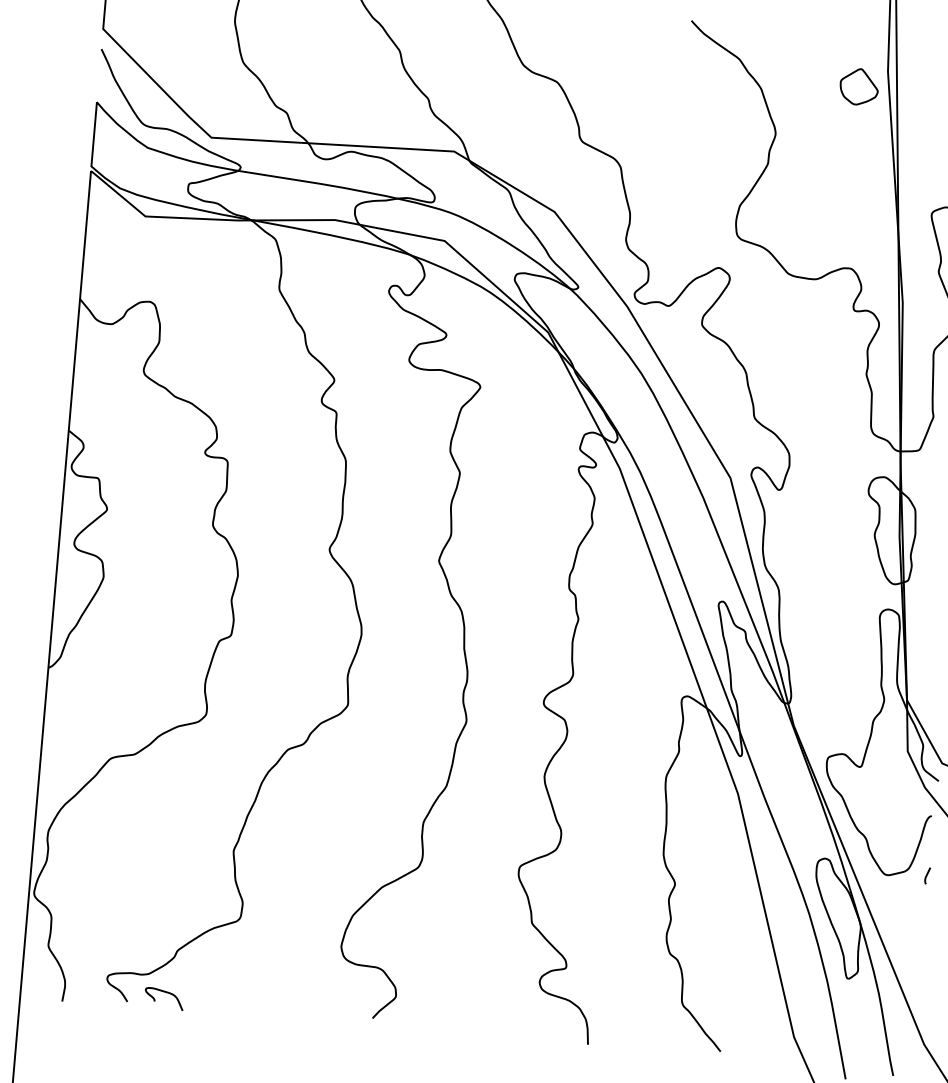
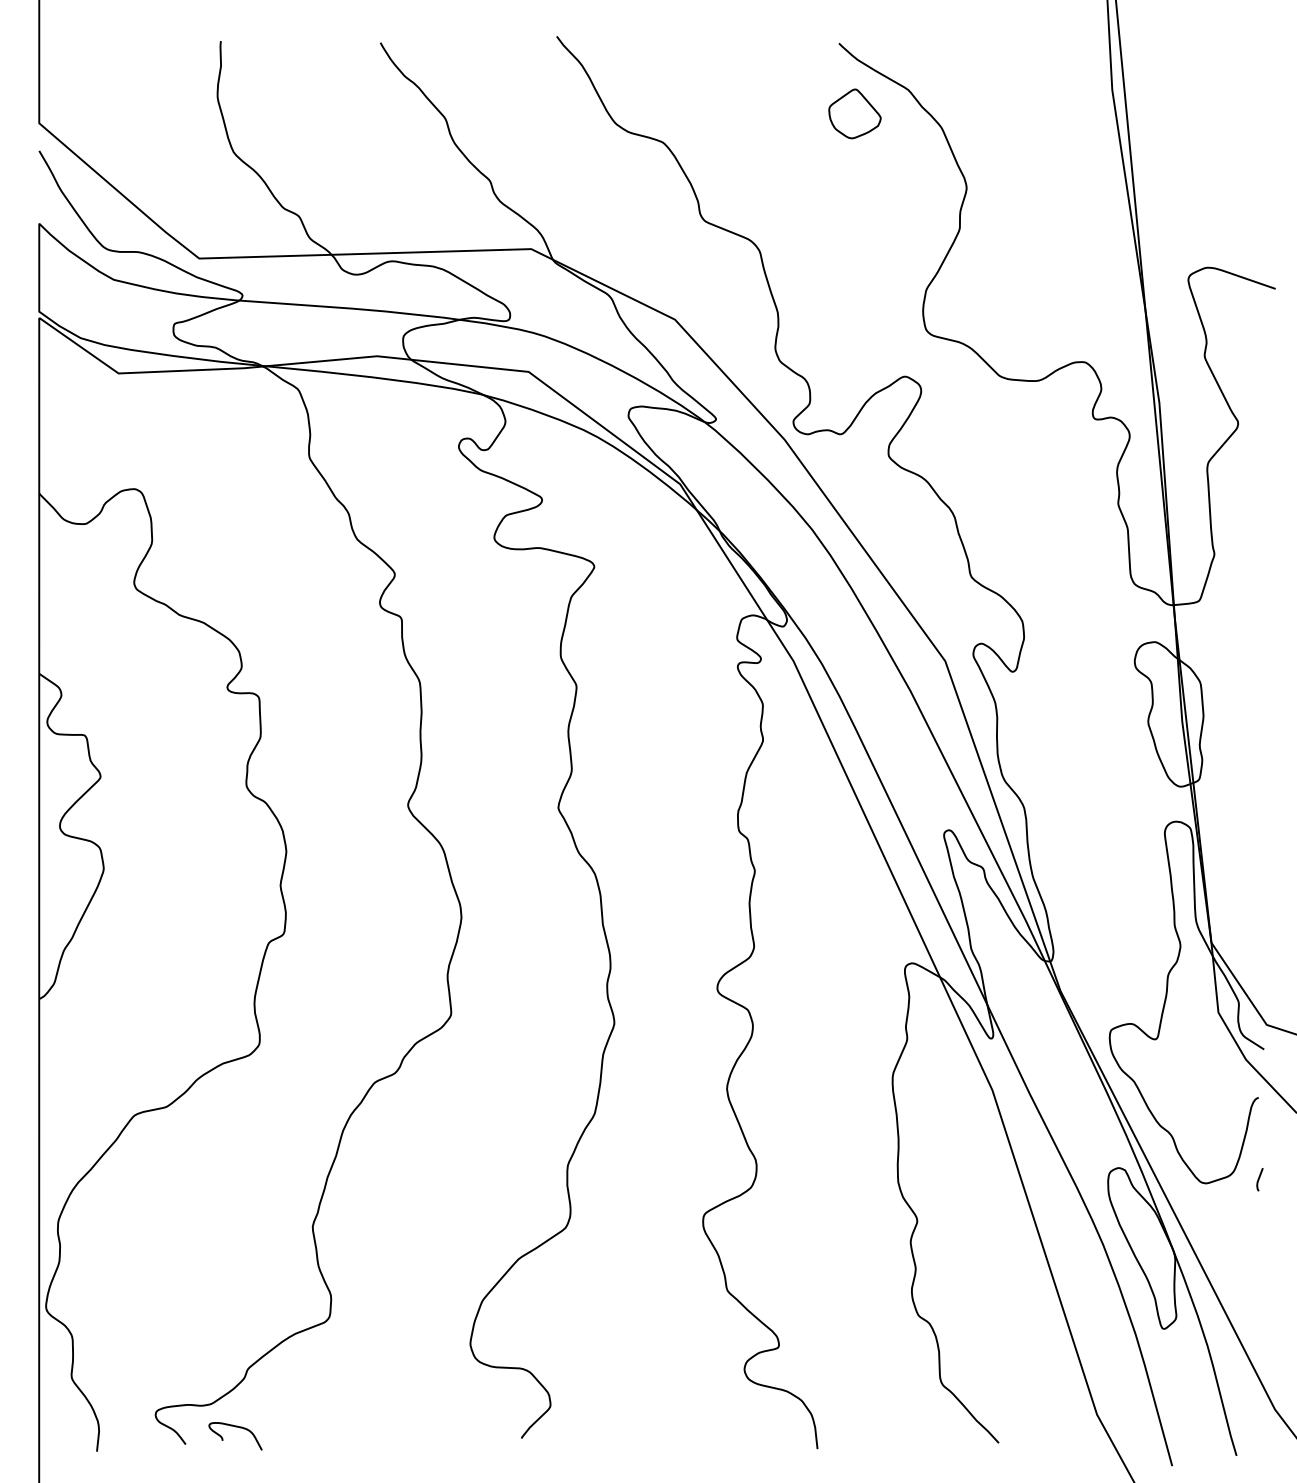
part: (858, 86) -> (854, 113), moved

